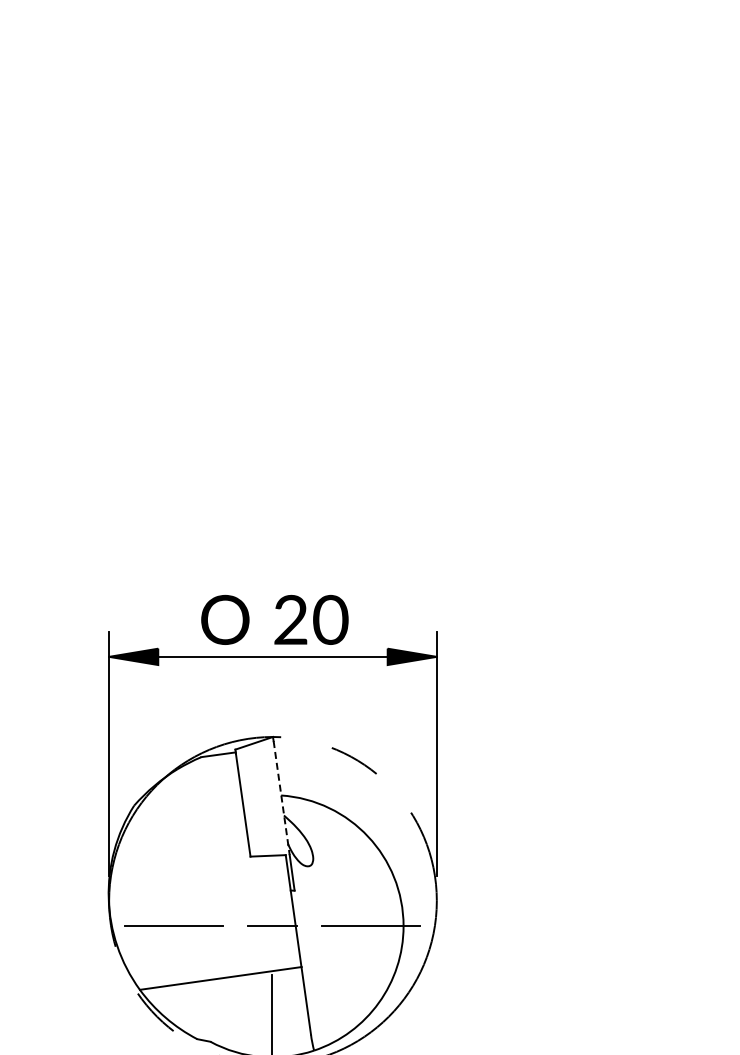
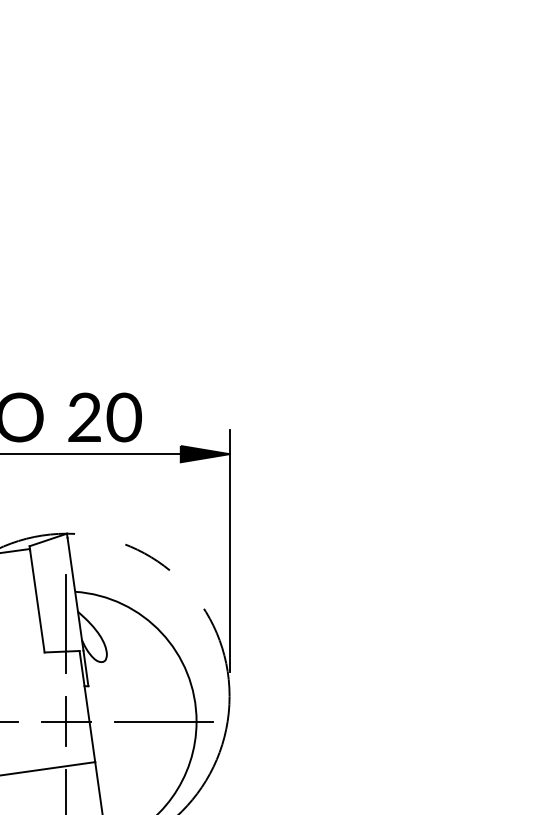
line: (281, 798) -> (75, 594), dashed -> solid
line: (272, 827) -> (66, 623), added
line: (272, 925) -> (66, 720), added

